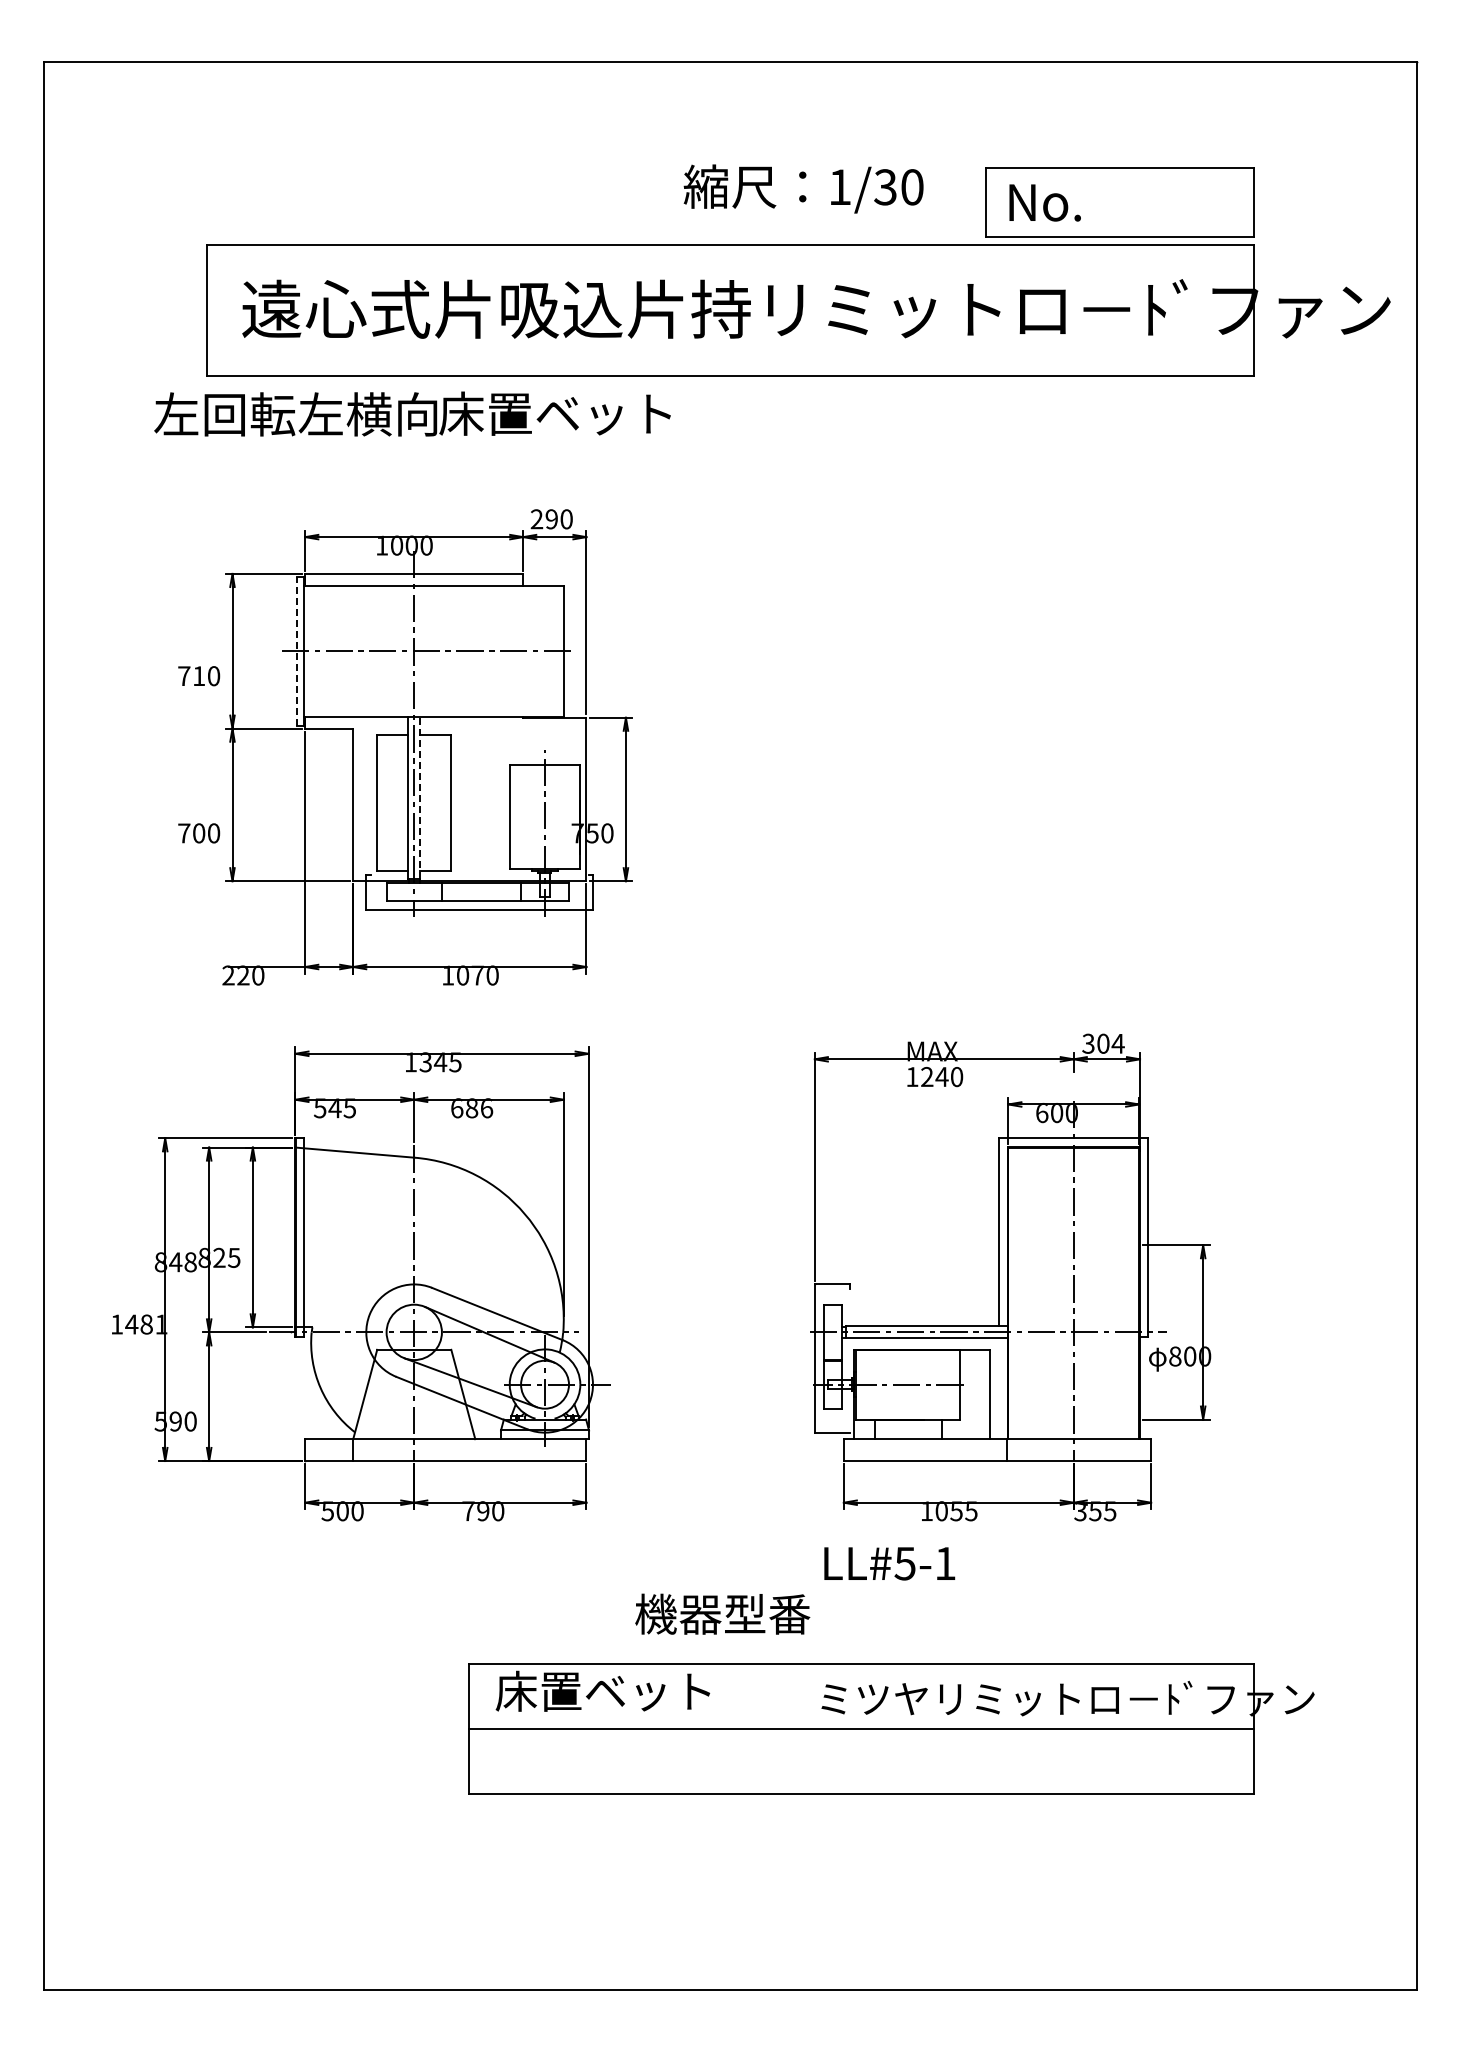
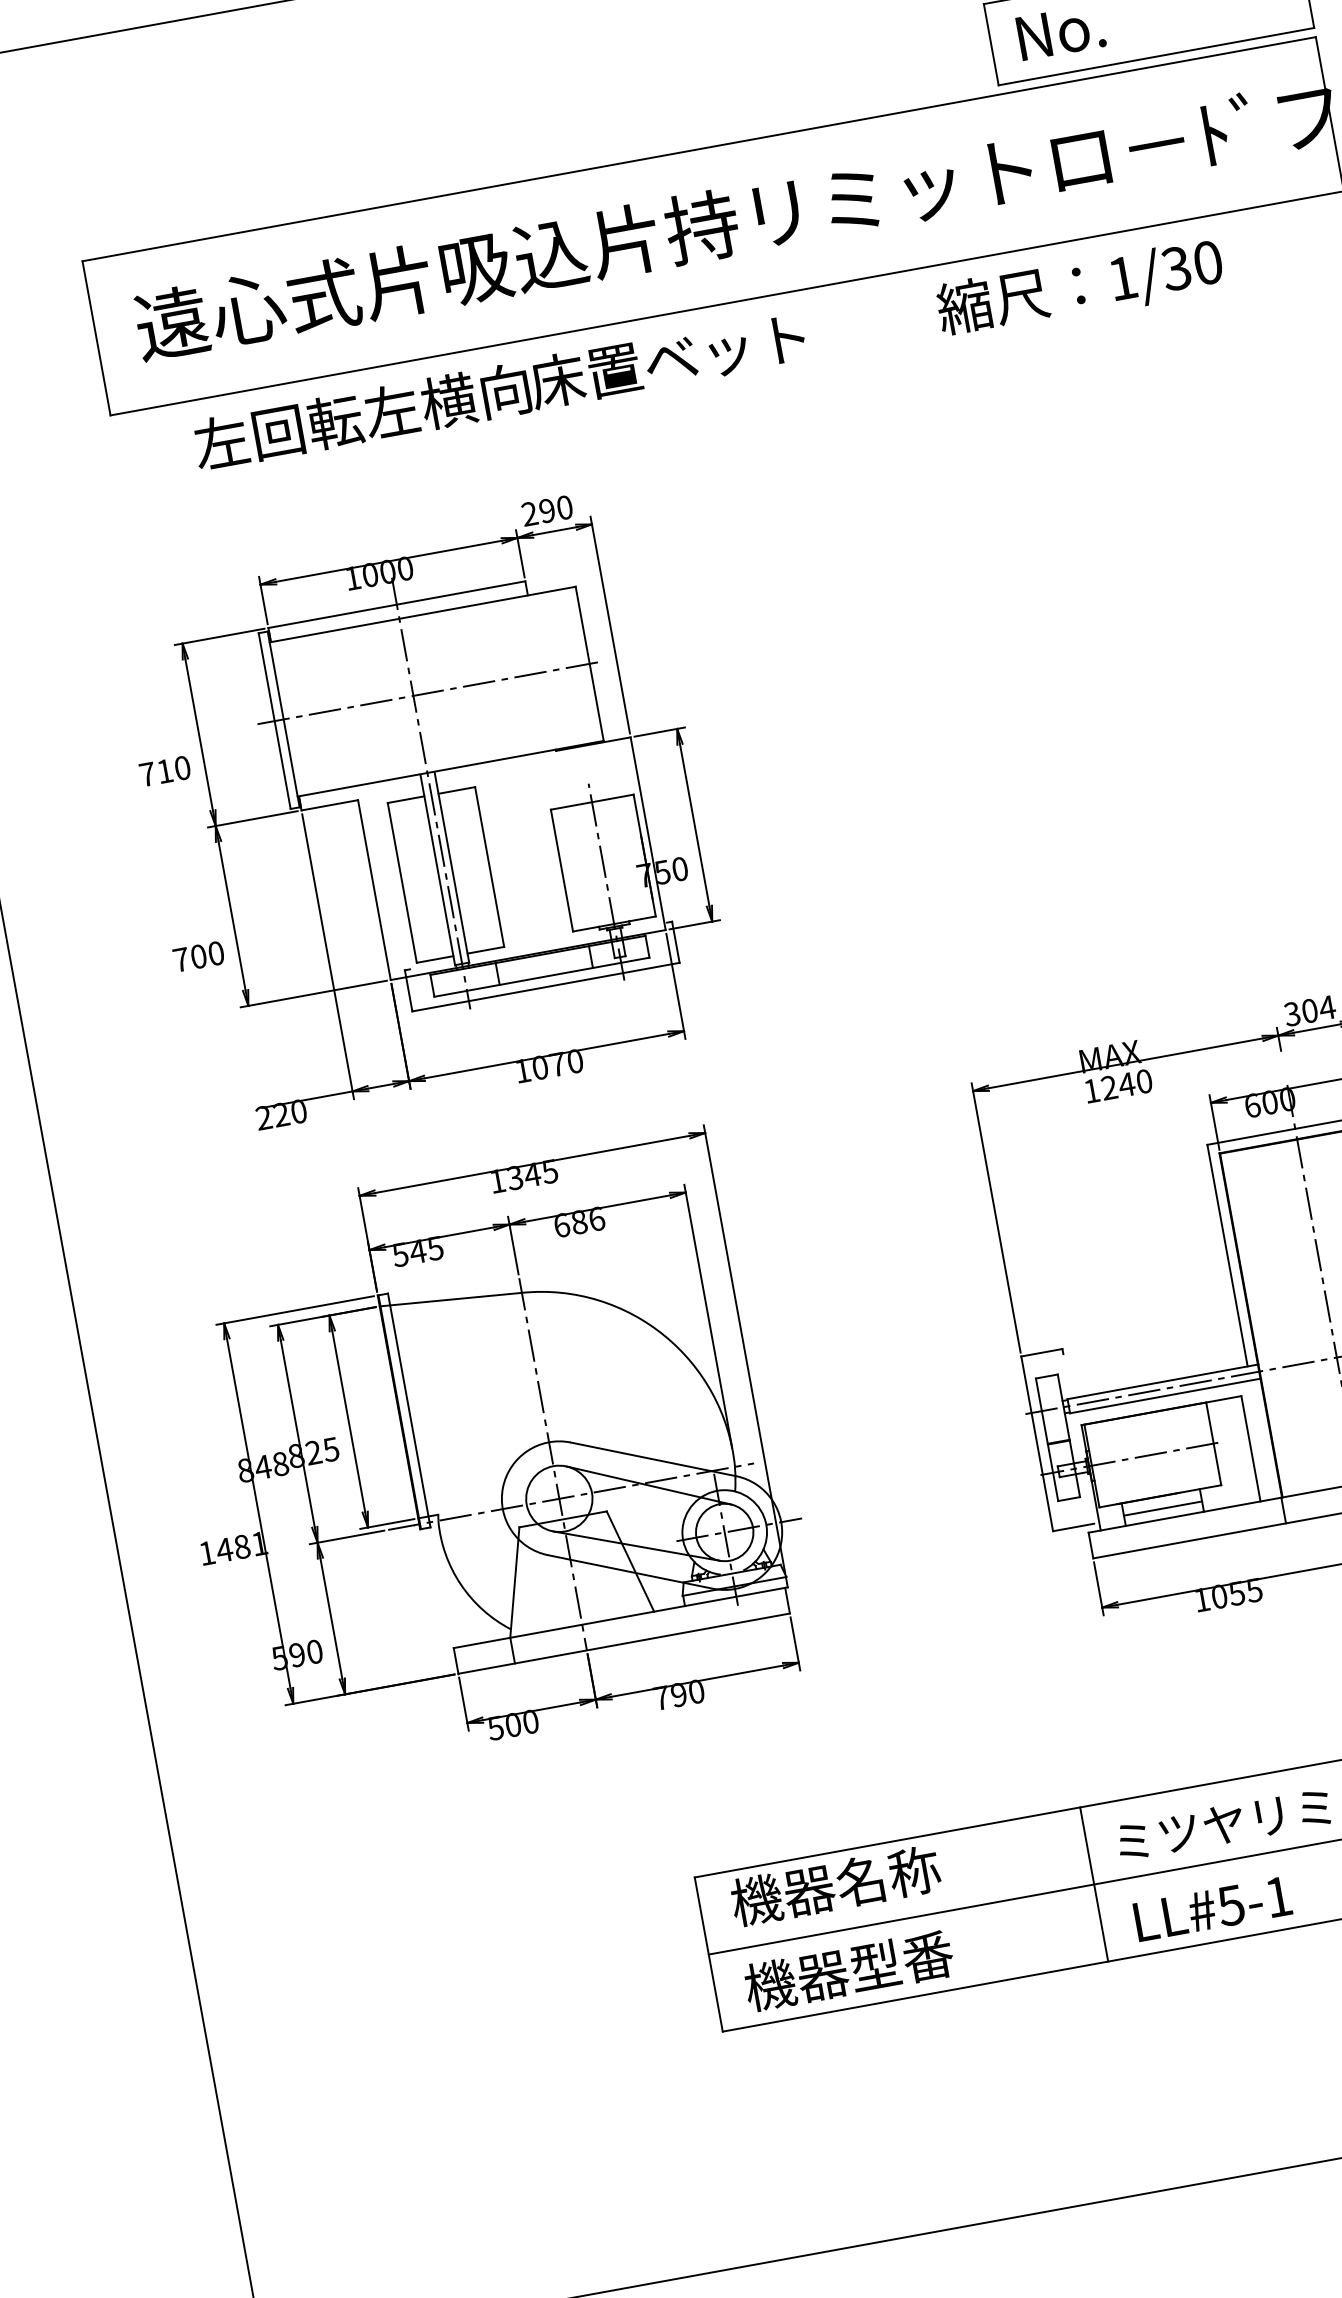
text: (803, 188) -> (1079, 287), moved
text: (412, 413) -> (499, 390), moved
line: (296, 651) -> (274, 721), dashed -> solid
line: (420, 797) -> (452, 866), dashed -> solid
line: (908, 1430) -> (1163, 1508), added
text: (889, 1563) -> (1212, 1908), moved
text: (722, 1613) -> (848, 1970), moved
text: (602, 1690) -> (857, 1880), 床置ベット -> 機器名称
line: (795, 1728) -> (1093, 1884), added

